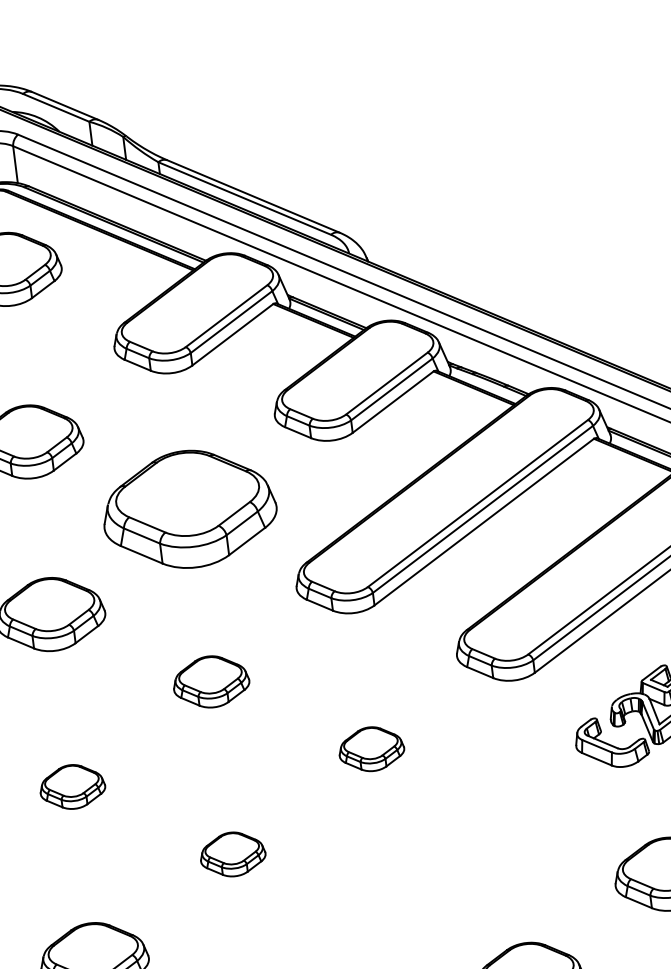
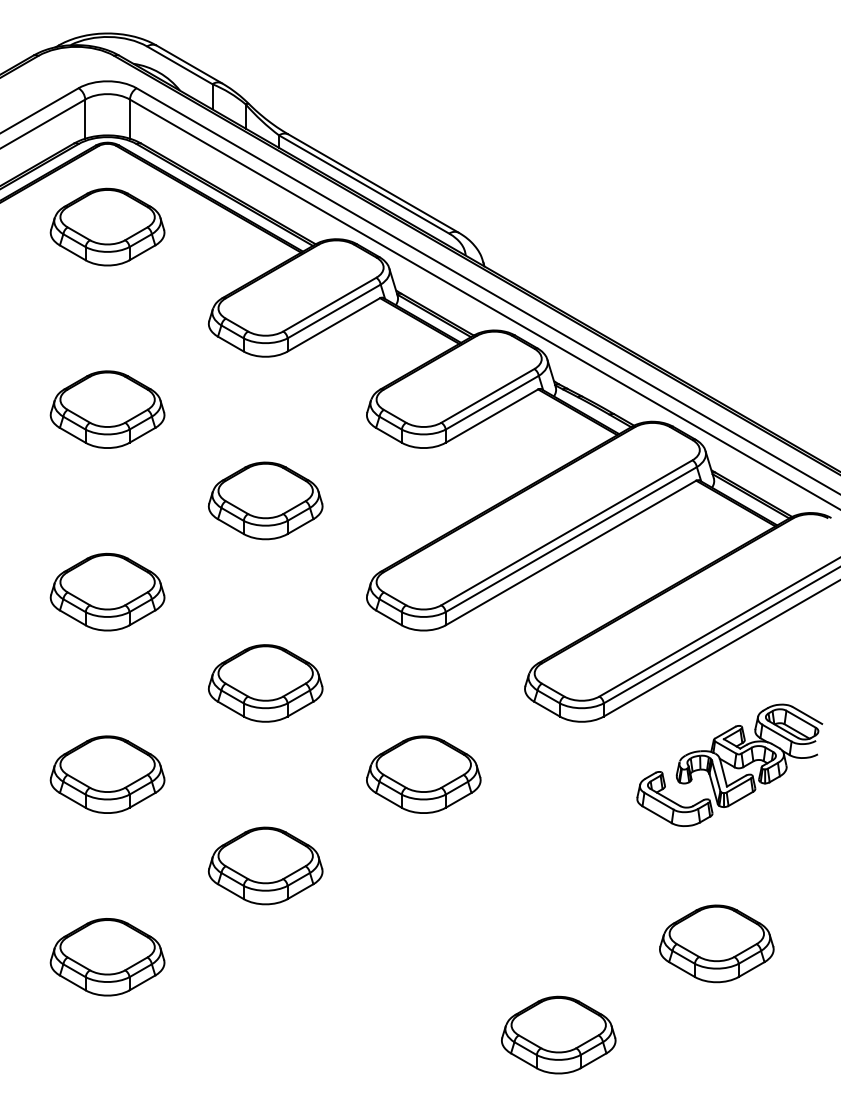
part: (189, 508) -> (265, 500), size x0.62
part: (211, 681) -> (265, 683), size x1.43
part: (371, 749) -> (423, 774), size x1.67
part: (72, 786) -> (107, 774), size x1.67
part: (232, 854) -> (265, 865), size x1.67

